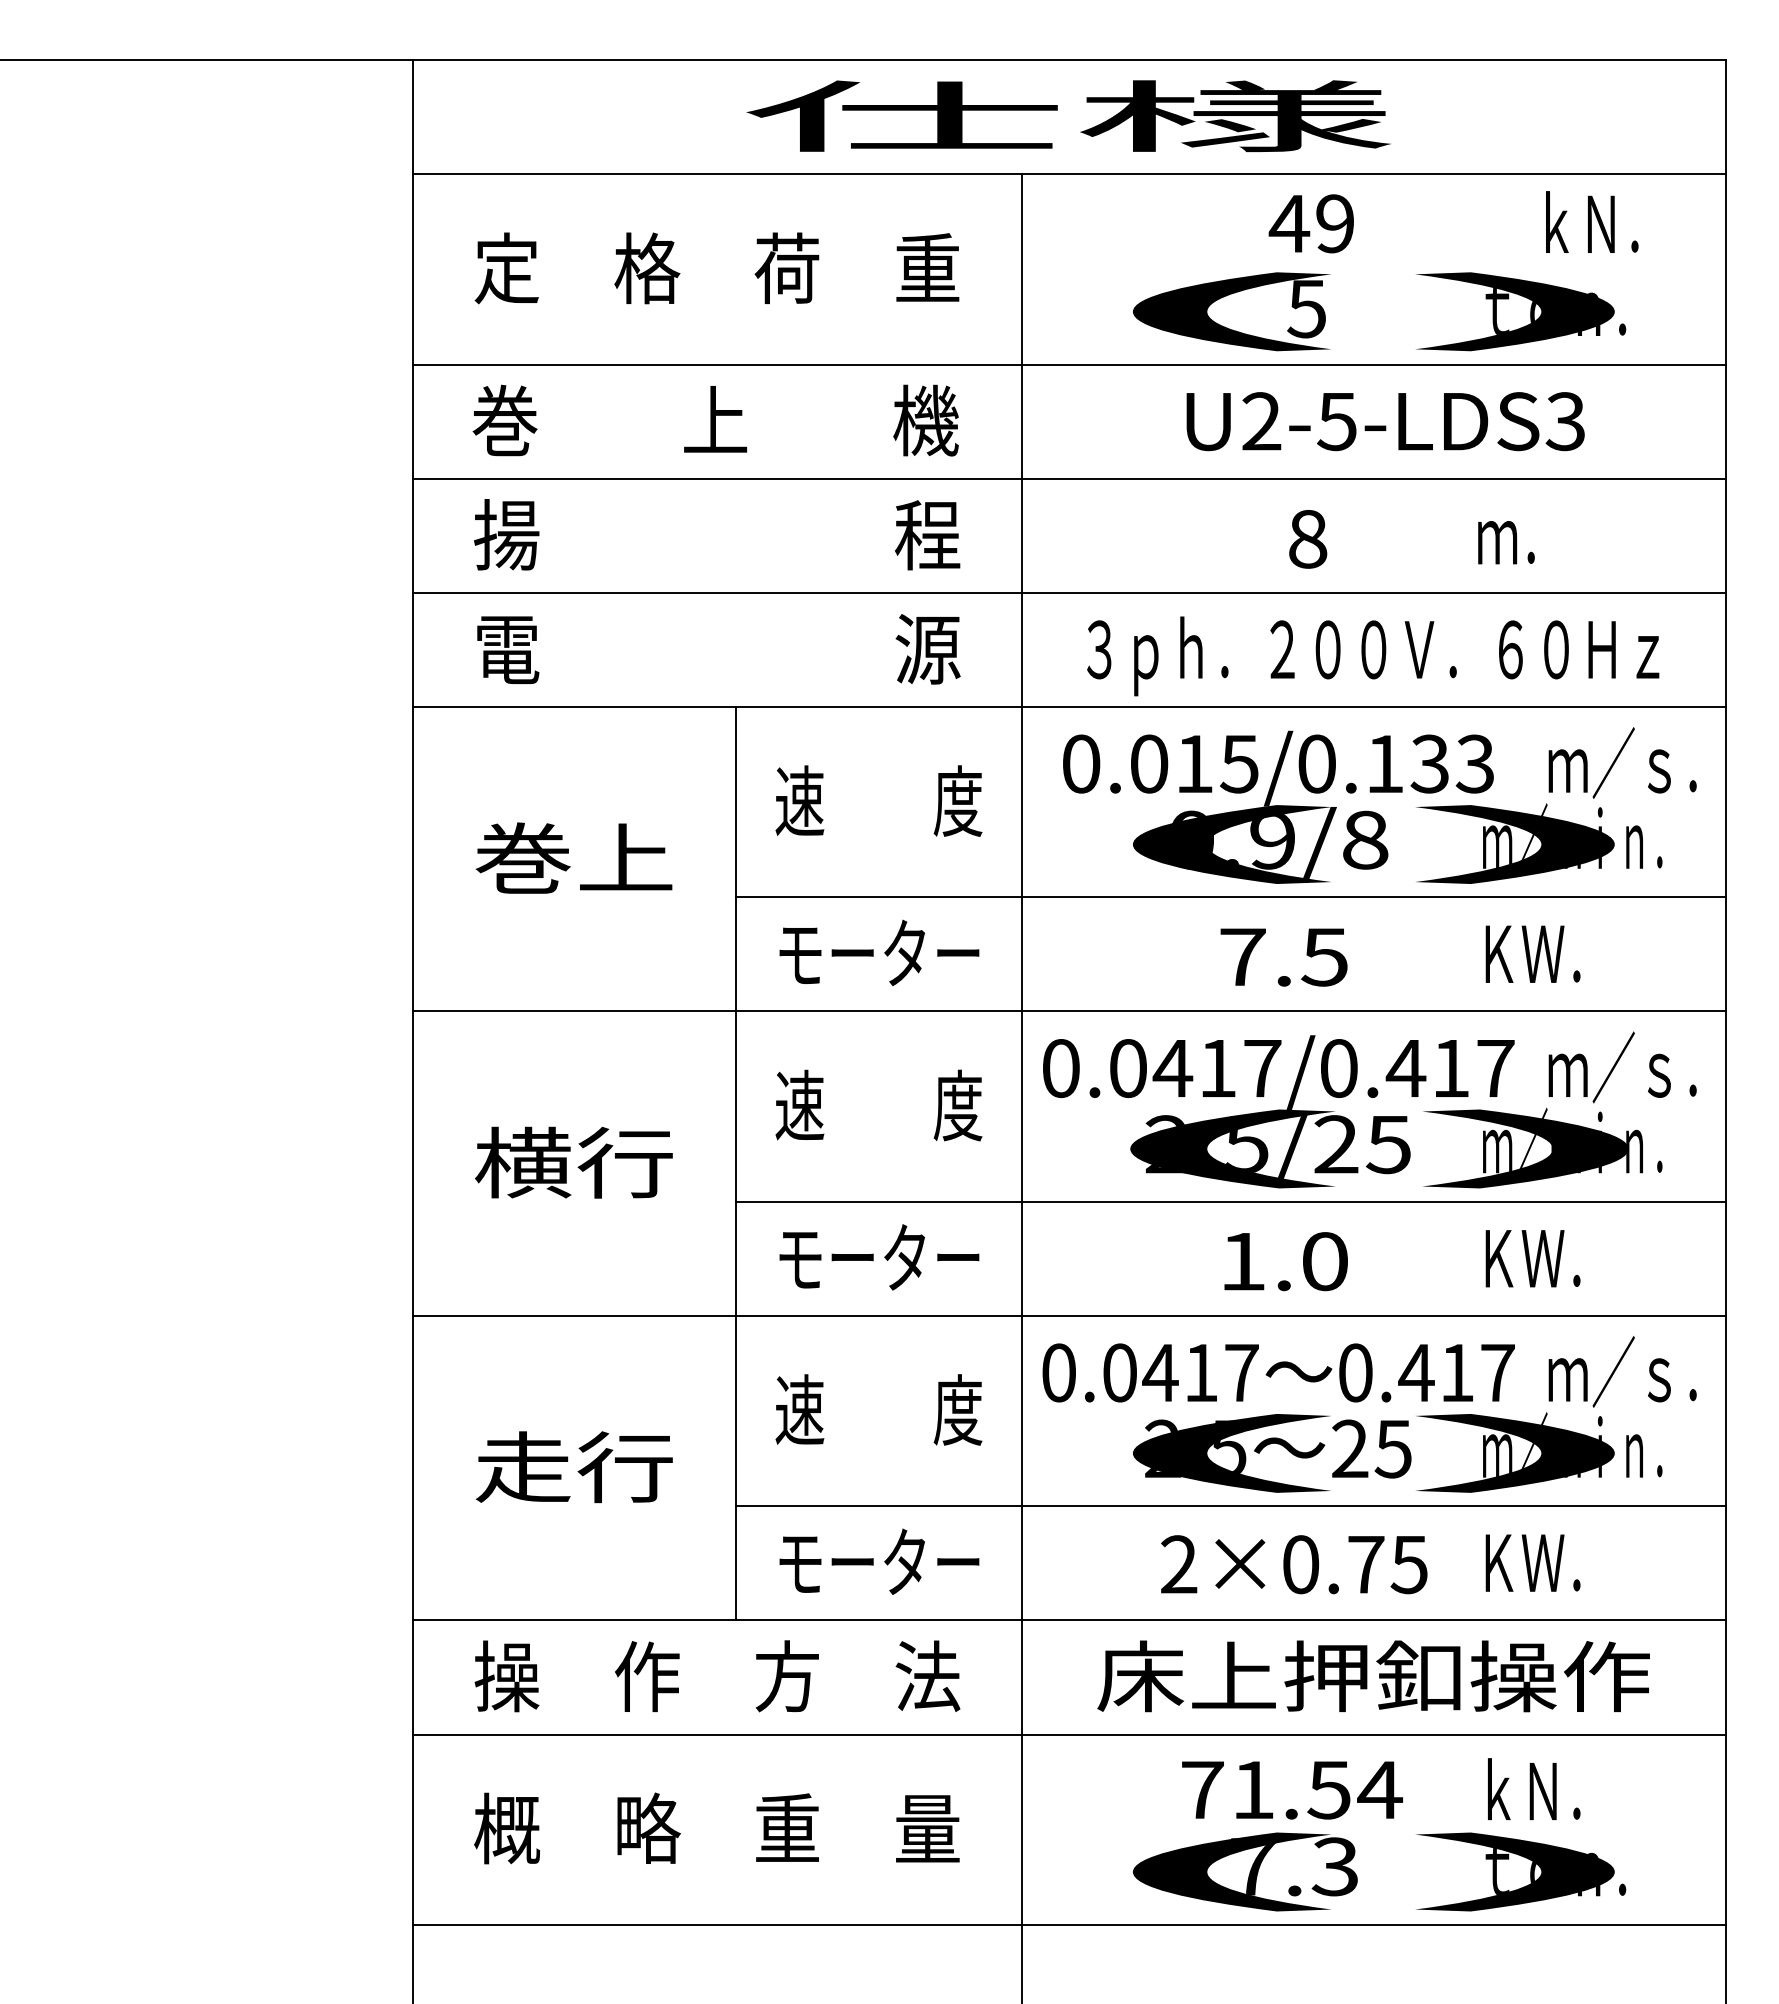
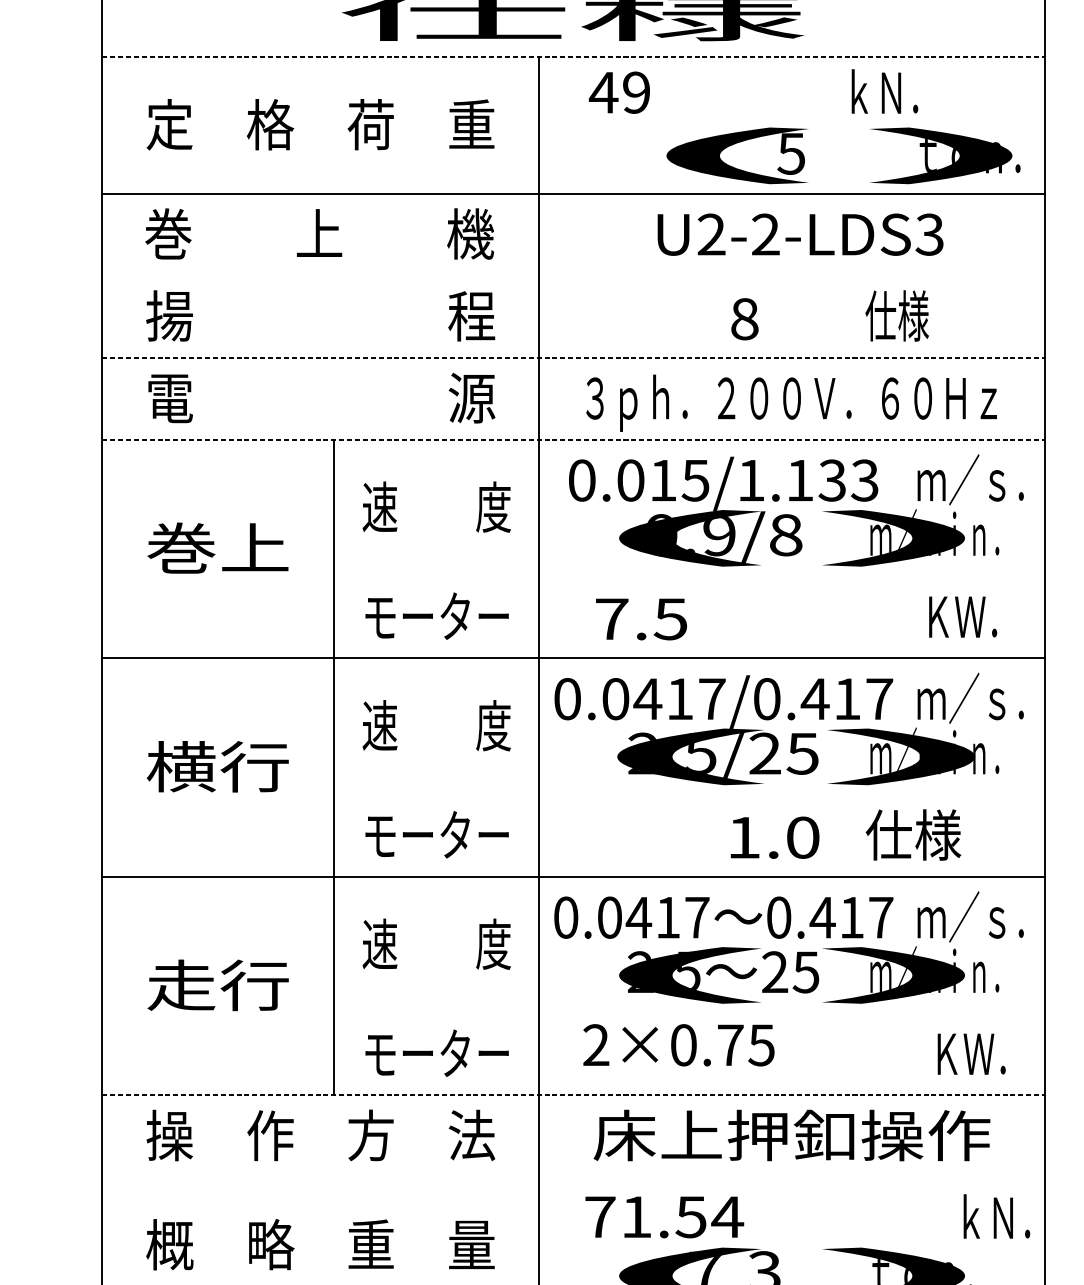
line: (1069, 174) -> (573, 57), solid -> dashed
text: (1592, 221) -> (885, 91), moved
text: (1310, 223) -> (618, 92), moved
text: (1379, 311) -> (843, 155), moved
text: (1336, 421) -> (765, 234), U2-5-LDS3 -> U2-2-LDS3
line: (1068, 478) -> (572, 275), removed
text: (1520, 534) -> (897, 315), ｍ． -> 仕様
line: (1069, 592) -> (573, 357), solid -> dashed
line: (1069, 707) -> (573, 439), solid -> dashed
text: (1316, 763) -> (750, 480), 0.015/0.133 -> 0.015/1.133
line: (1230, 897) -> (689, 576), removed
text: (1532, 953) -> (962, 616), moved
text: (1283, 957) -> (641, 619), moved
line: (1230, 1201) -> (689, 794), removed
text: (1542, 1257) -> (913, 834), ＫＷ． -> 仕様
text: (1285, 1261) -> (774, 837), moved
line: (1230, 1506) -> (689, 1013), removed
text: (1532, 1562) -> (971, 1053), moved
text: (1294, 1564) -> (679, 1045), moved
line: (1069, 1620) -> (573, 1095), solid -> dashed
line: (1068, 1734) -> (572, 1177), removed
text: (1534, 1789) -> (997, 1216), moved
text: (1292, 1790) -> (664, 1217), moved

